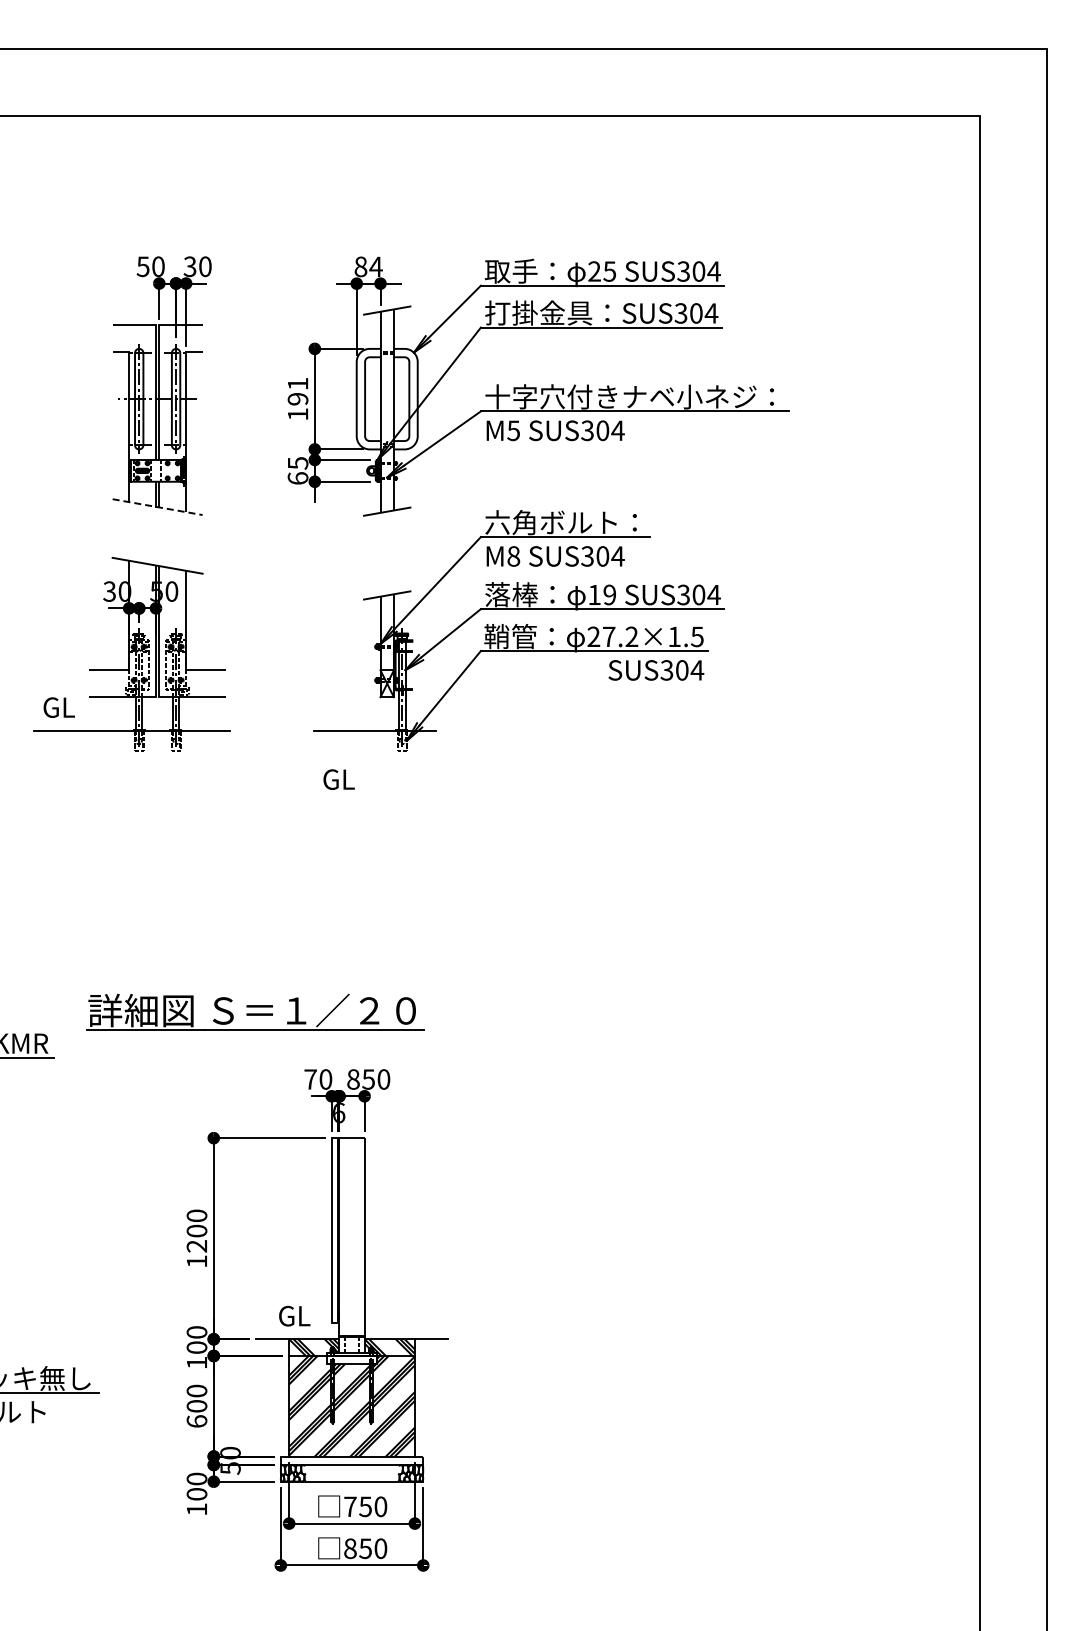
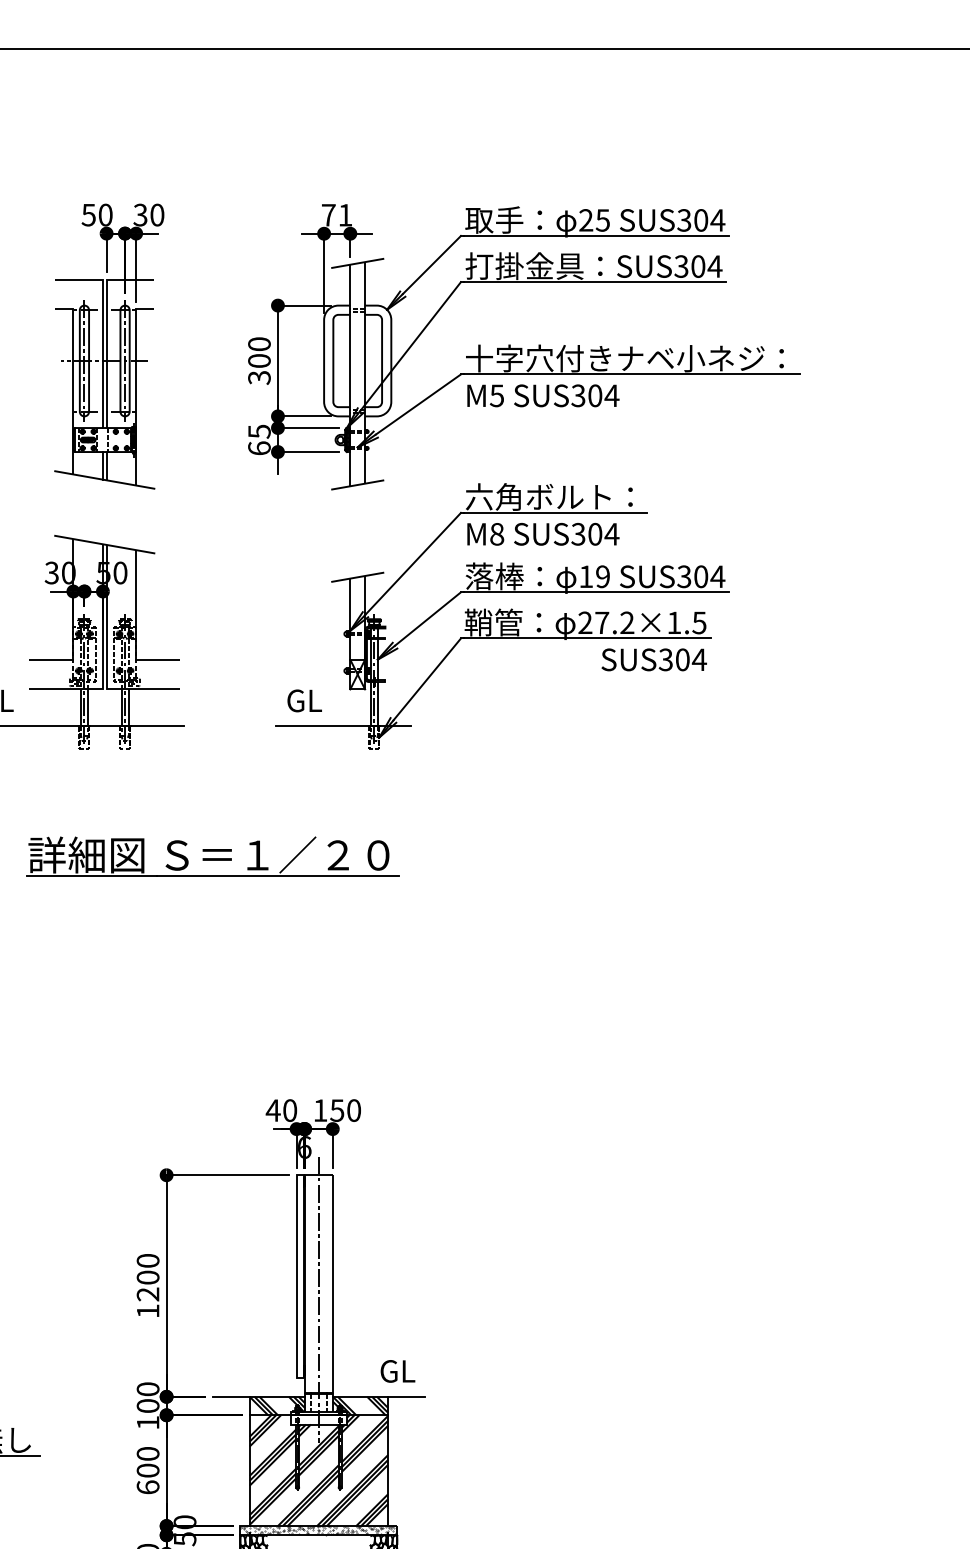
text: (368, 266) -> (337, 214), 84 -> 71
text: (297, 398) -> (258, 360), 191 -> 300
line: (157, 507) -> (104, 480), dashed -> solid
text: (338, 779) -> (304, 700), moved
part: (255, 1011) -> (212, 856), moved
text: (310, 1079) -> (273, 1110), 70 -> 40
text: (353, 1079) -> (320, 1110), 850 -> 150
line: (352, 1251) -> (319, 1300), added
text: (294, 1315) -> (397, 1370), moved
hatch: (351, 1460) -> (318, 1530), added

